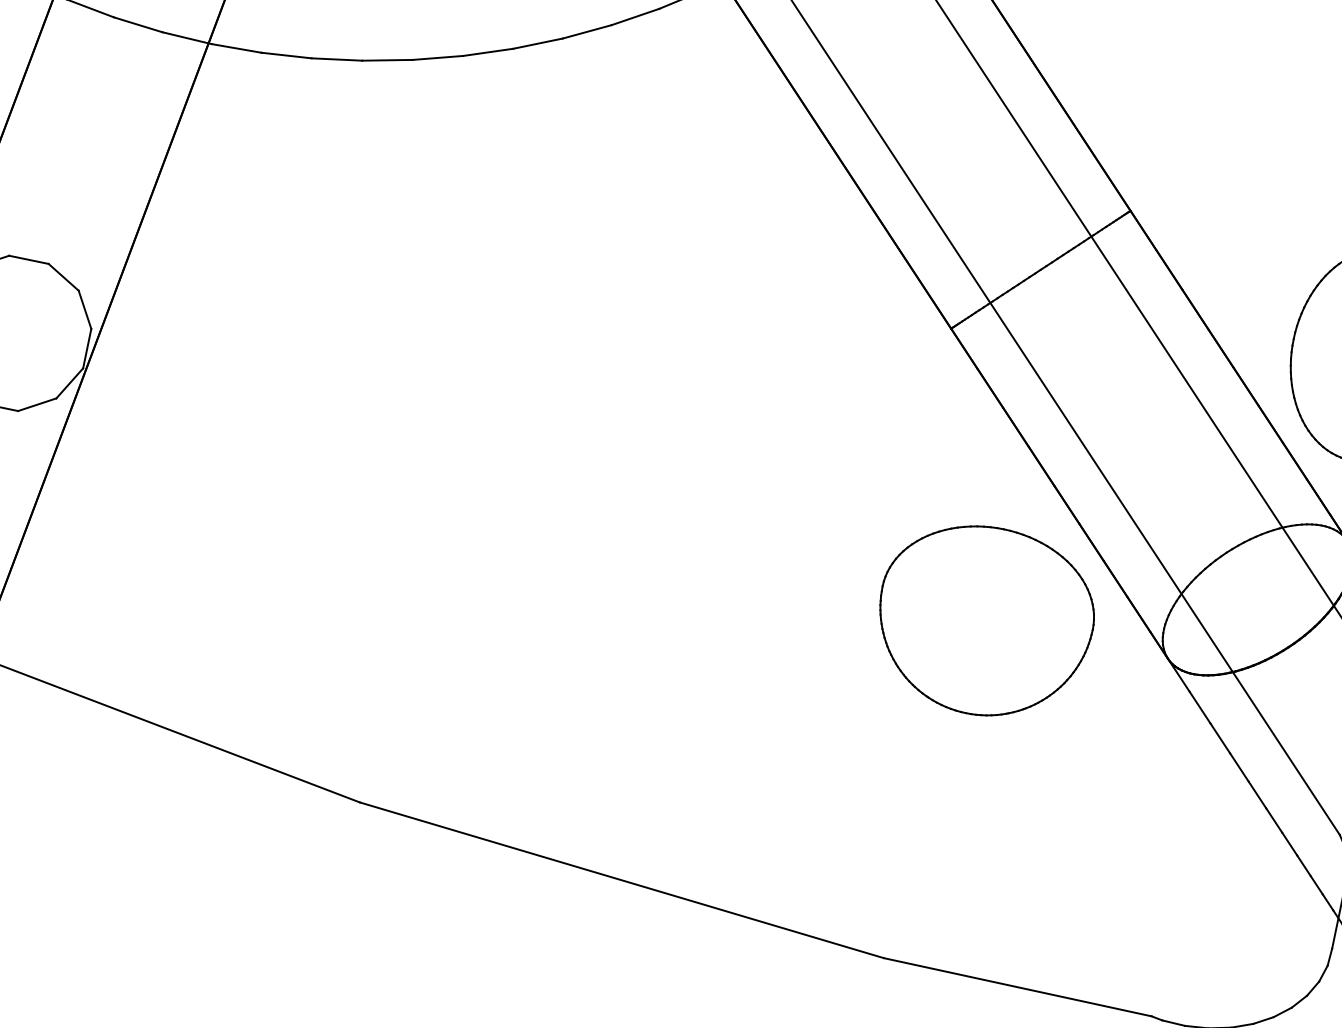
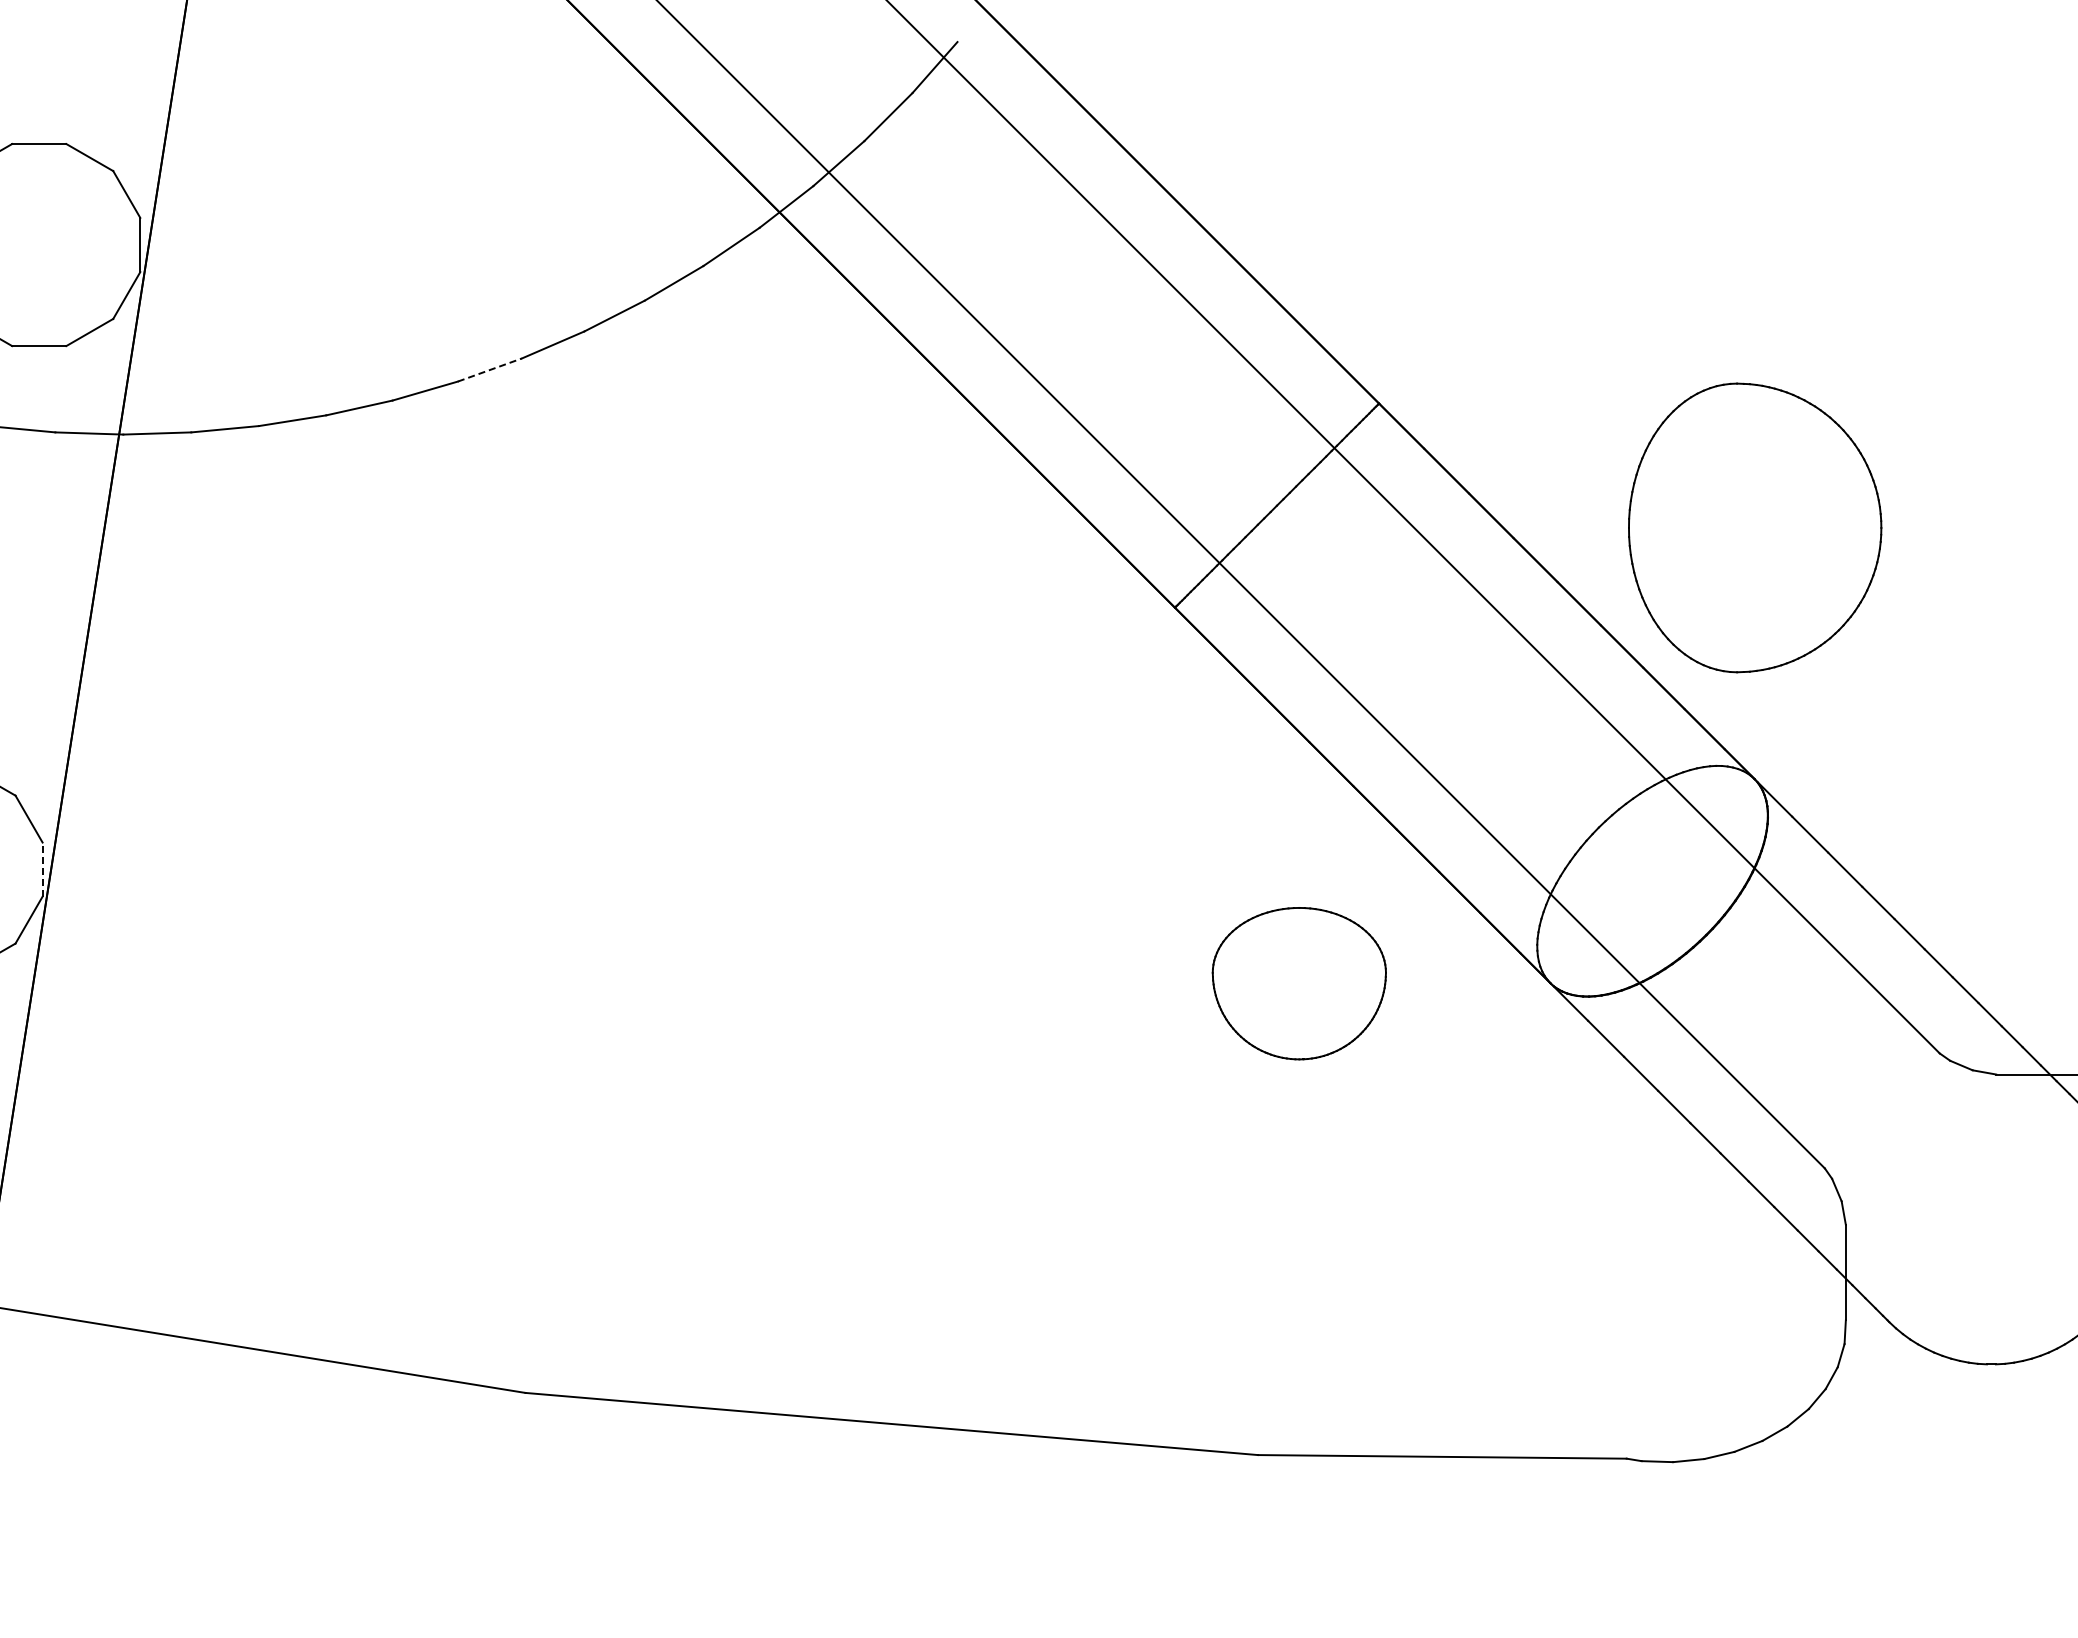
line: (488, 52) -> (490, 369), solid -> dashed
line: (87, 348) -> (42, 869), solid -> dashed
part: (985, 621) -> (1299, 983), size x0.6

